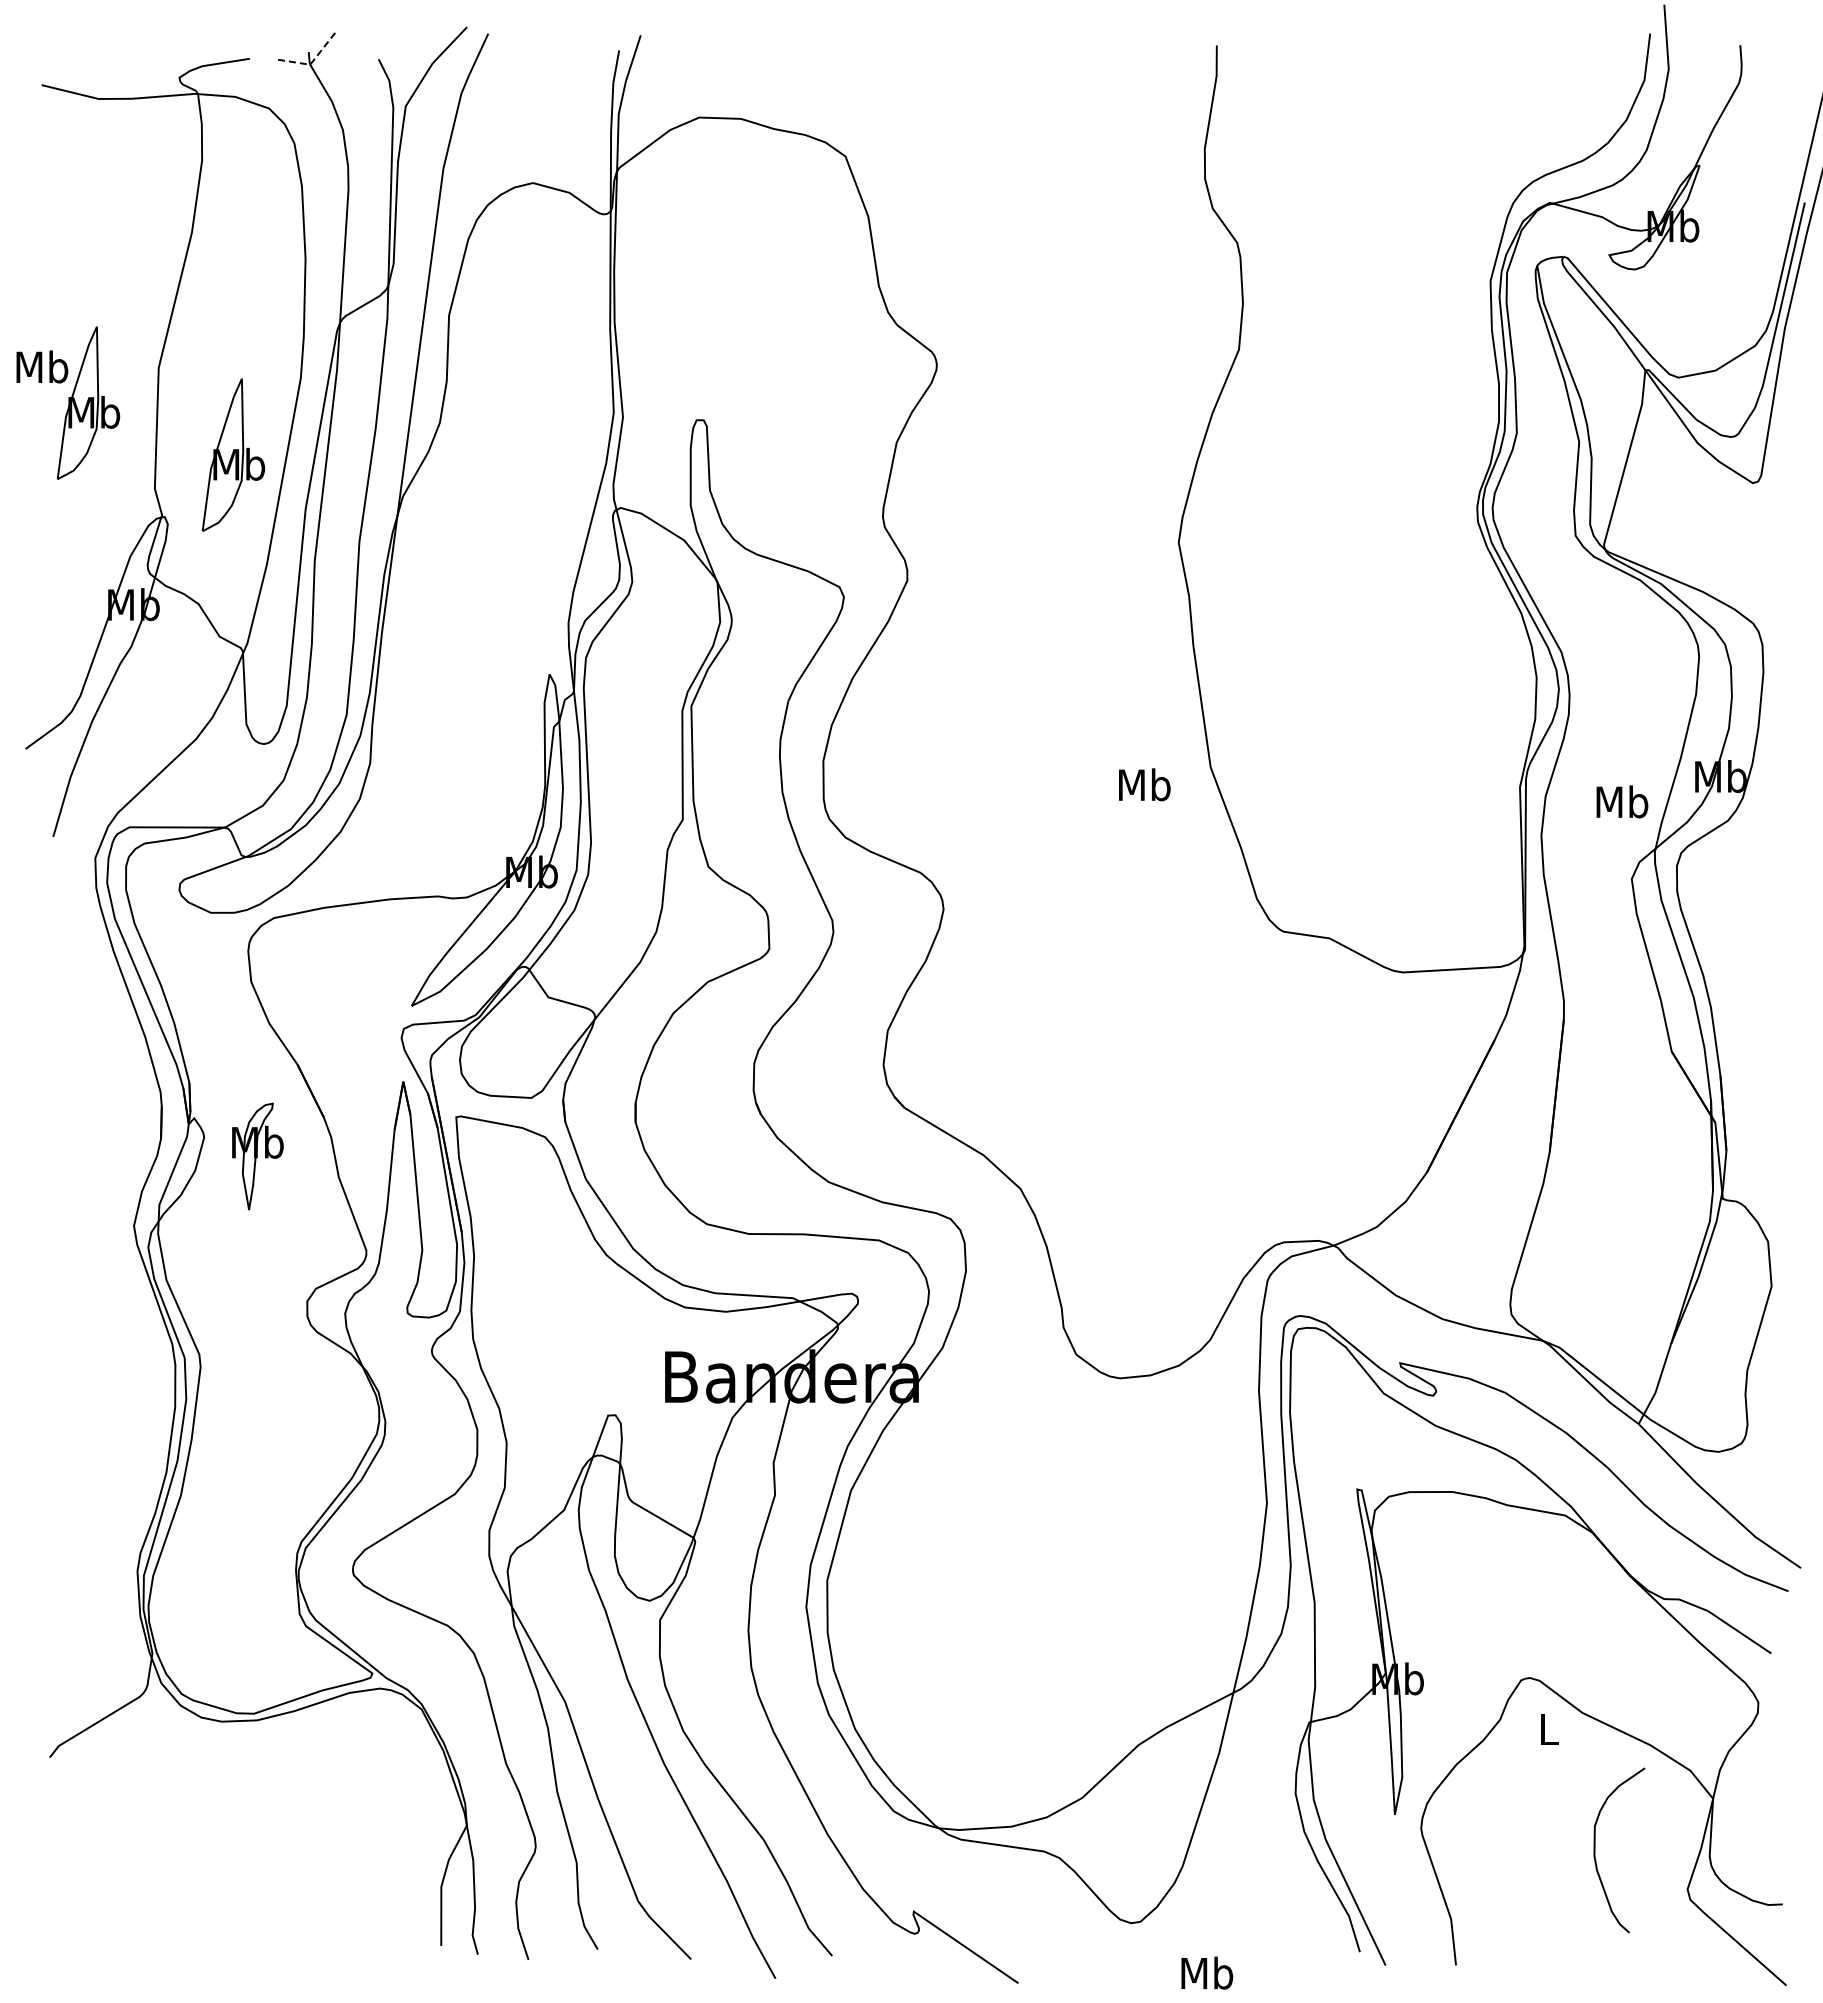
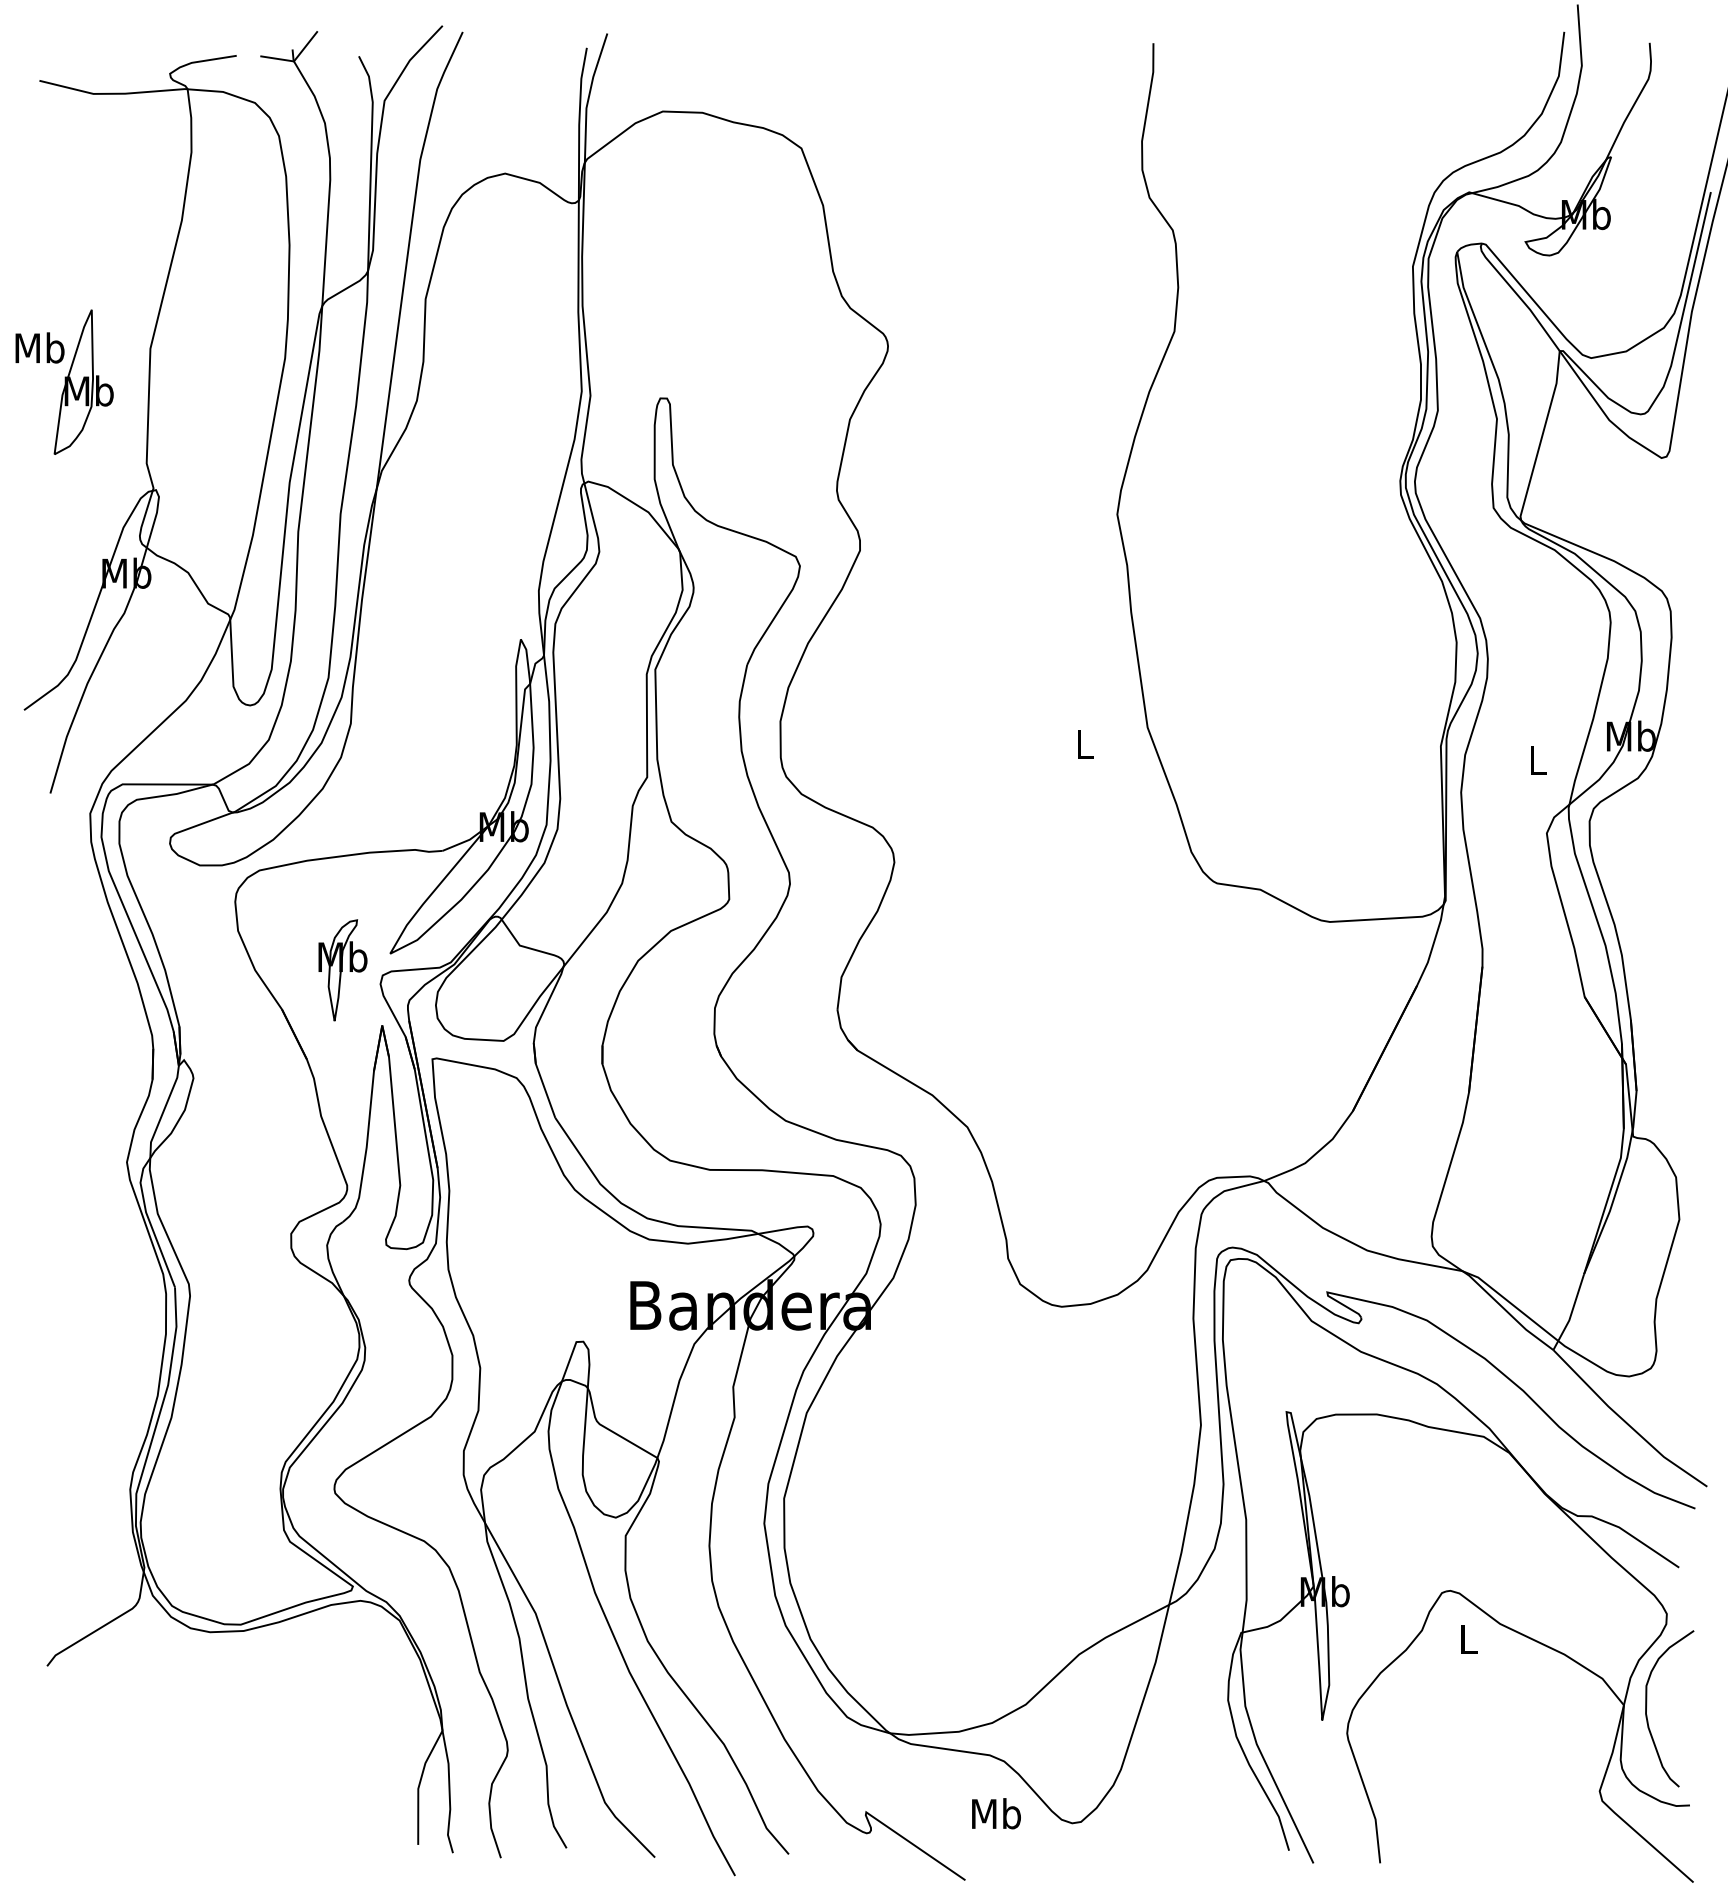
line: (311, 63) -> (295, 60), dashed -> solid
part: (233, 454) -> (221, 430), removed
text: (1144, 784) -> (1084, 743), Mb -> L
text: (1622, 801) -> (1538, 759), Mb -> L
part: (257, 1156) -> (342, 970), moved
curve: (1595, 1850) -> (1647, 1708), moved
text: (1207, 1972) -> (996, 1813), moved

